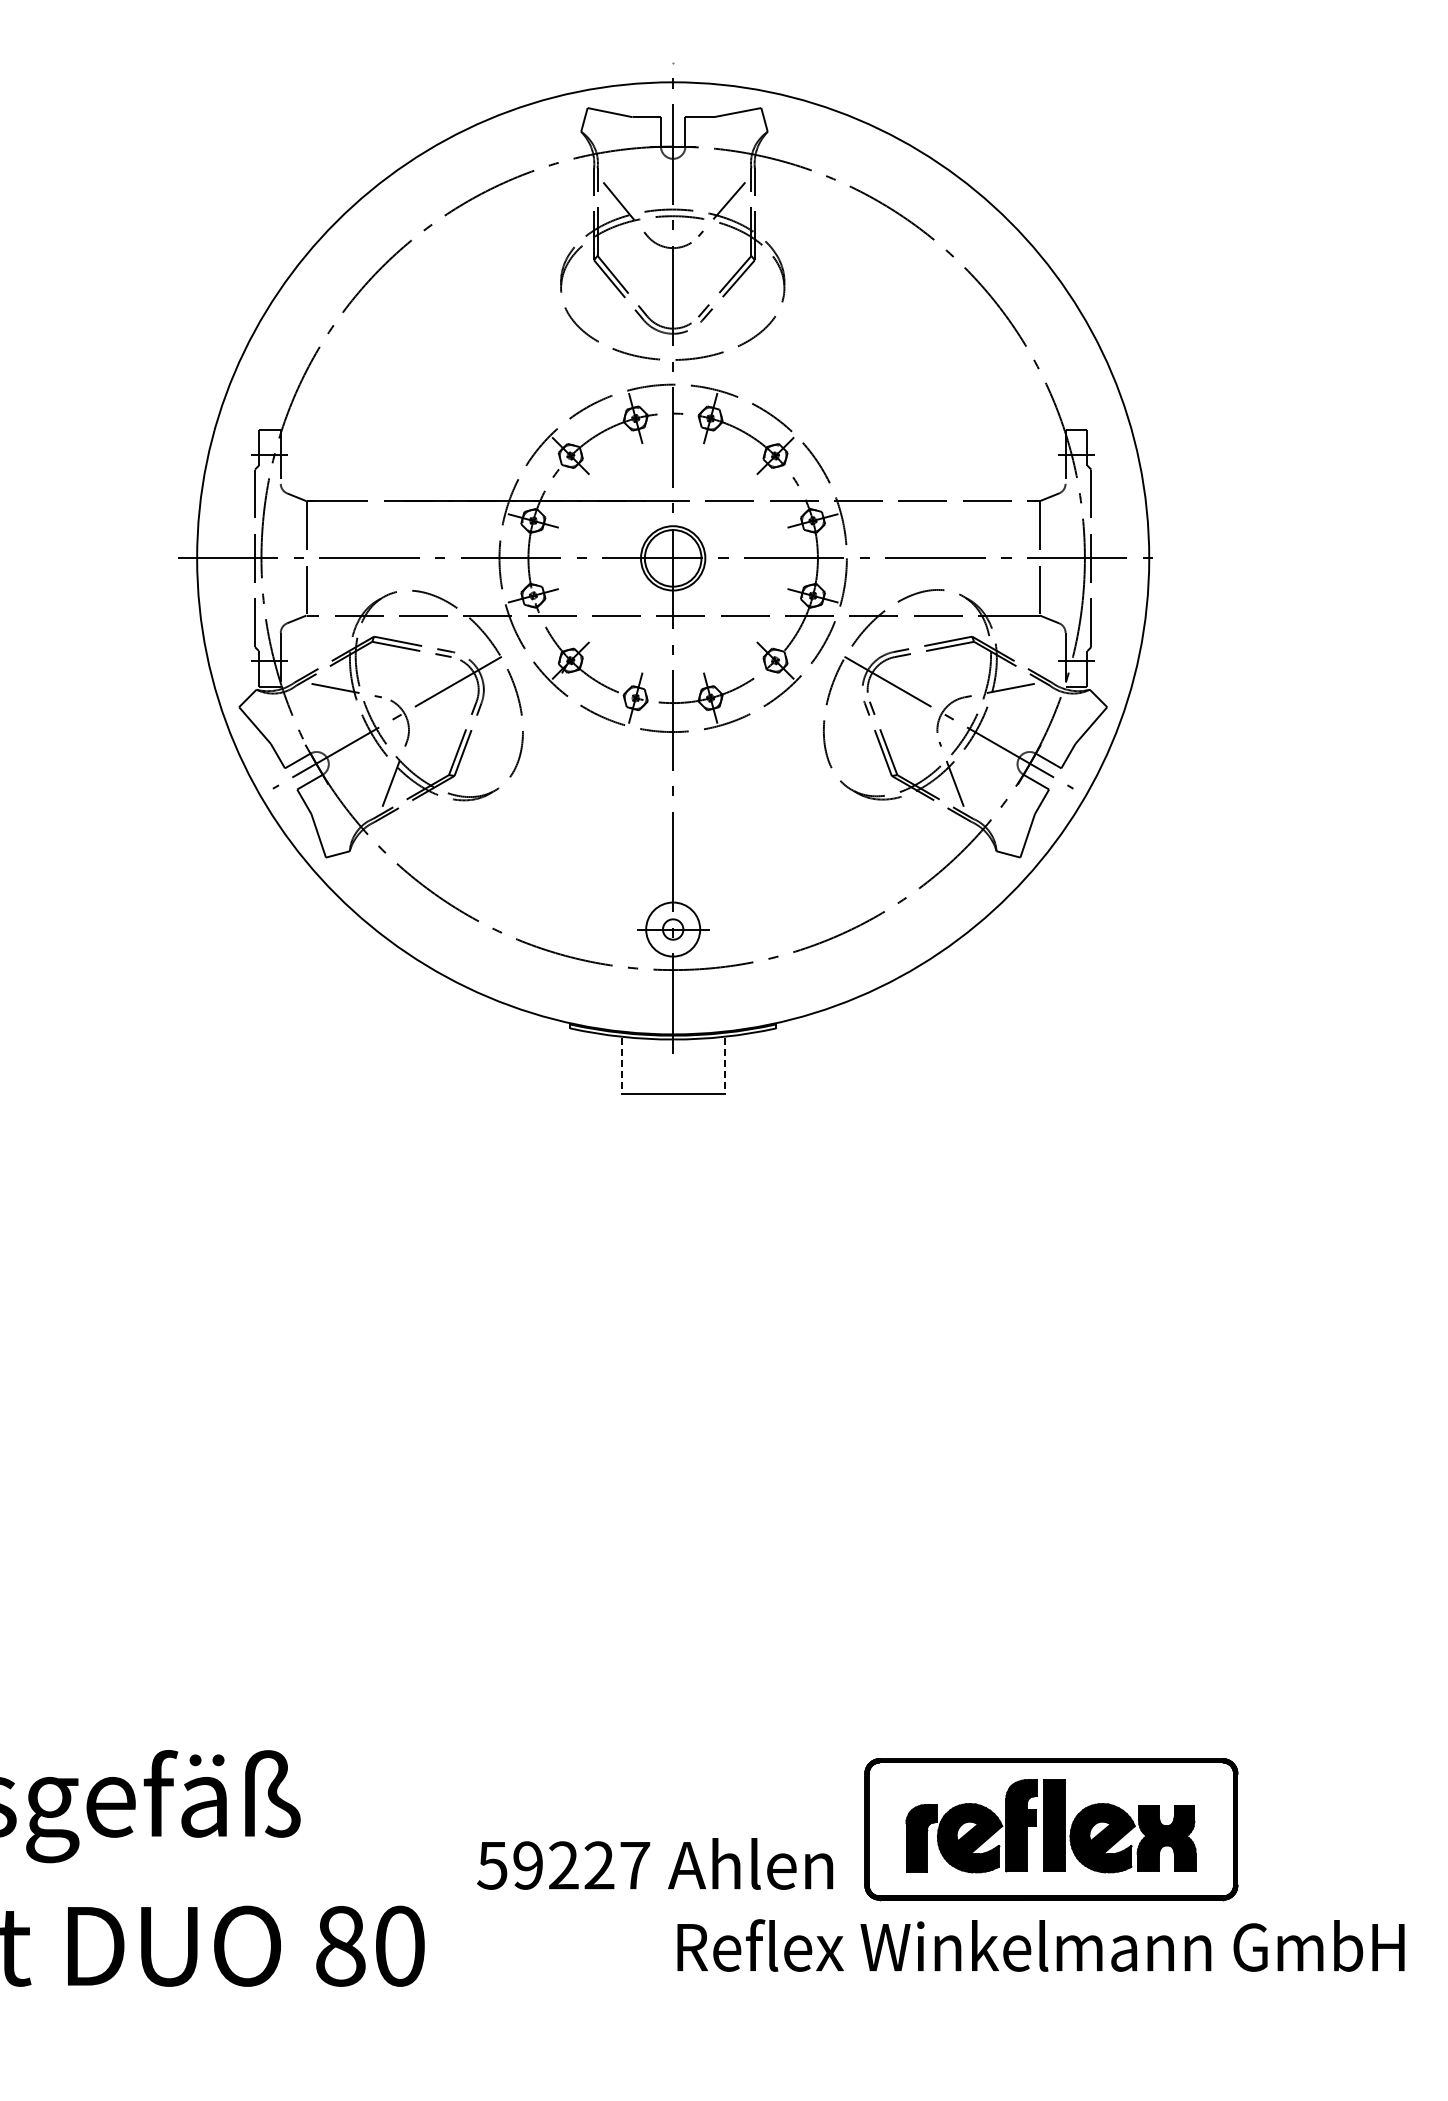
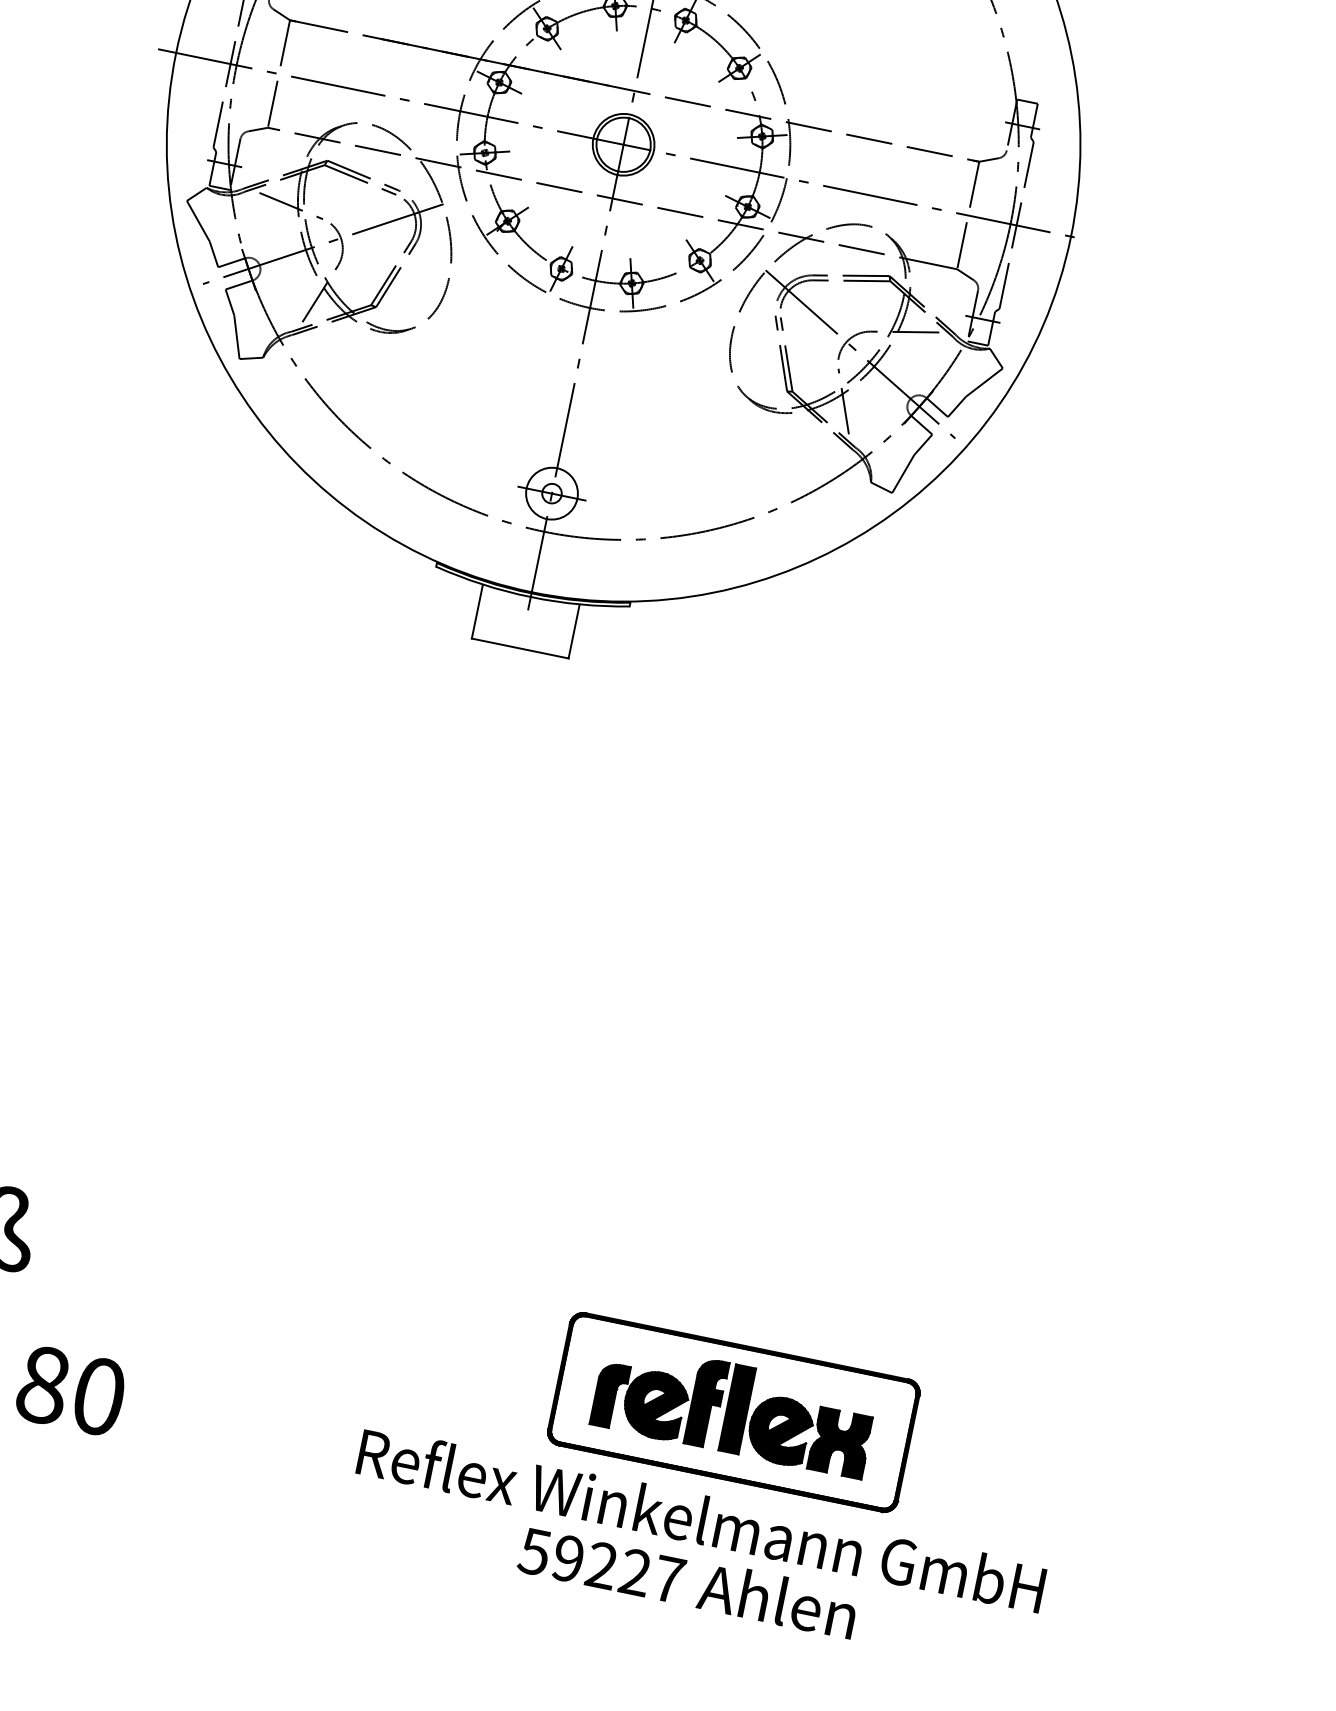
line: (621, 1066) -> (477, 612), dashed -> solid
line: (724, 1066) -> (573, 632), dashed -> solid
text: (655, 1863) -> (688, 1581), moved

